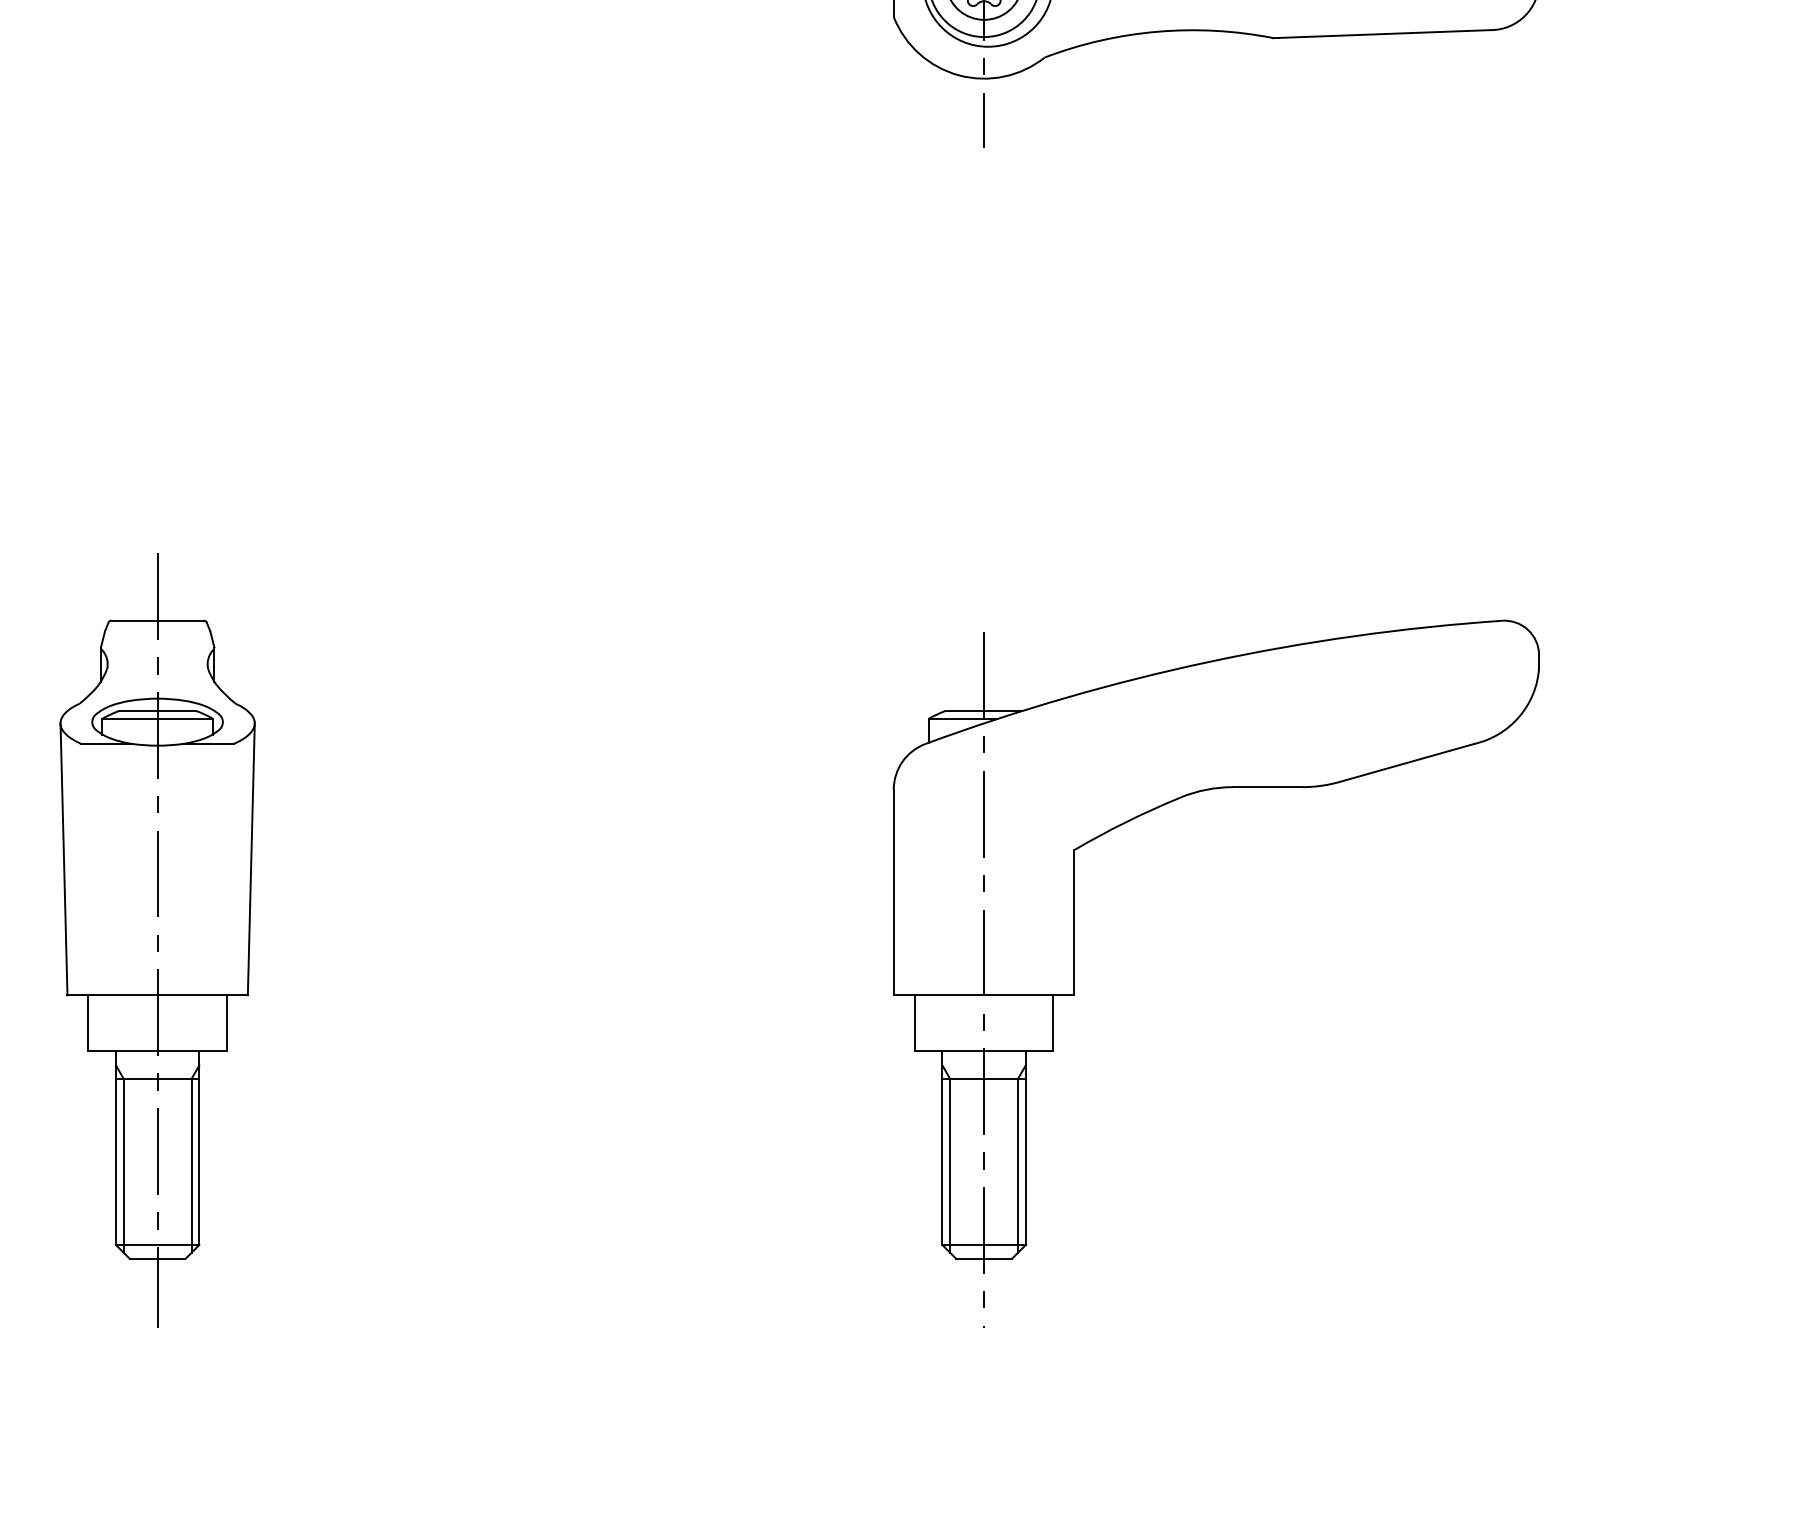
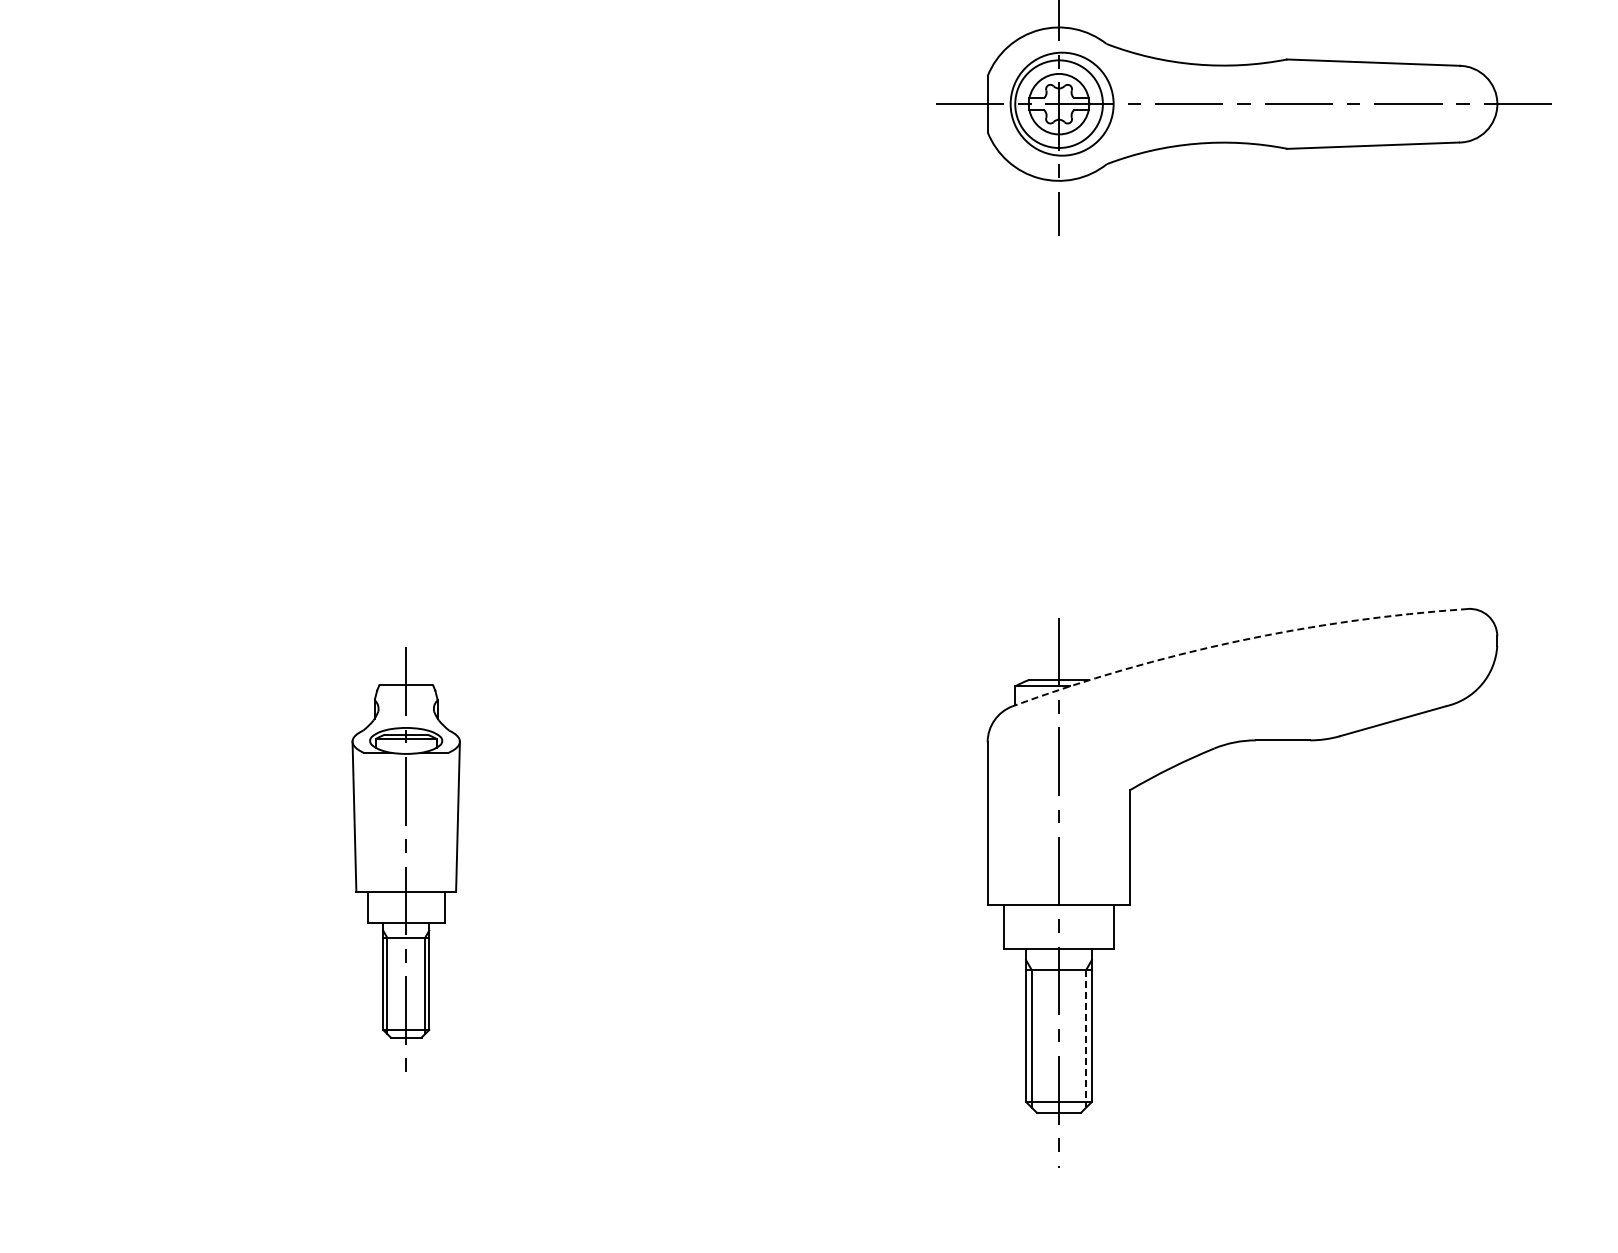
arc: (1208, 661) -> (1236, 641), solid -> dashed
part: (156, 940) -> (405, 861), size x0.7
line: (1017, 1165) -> (1085, 1039), solid -> dashed

